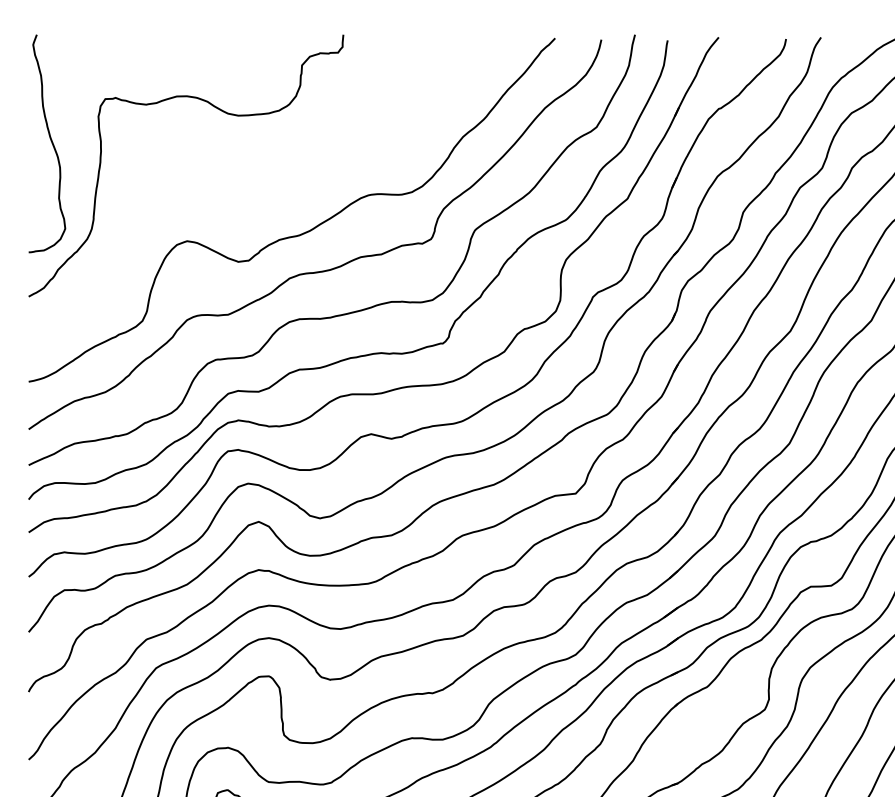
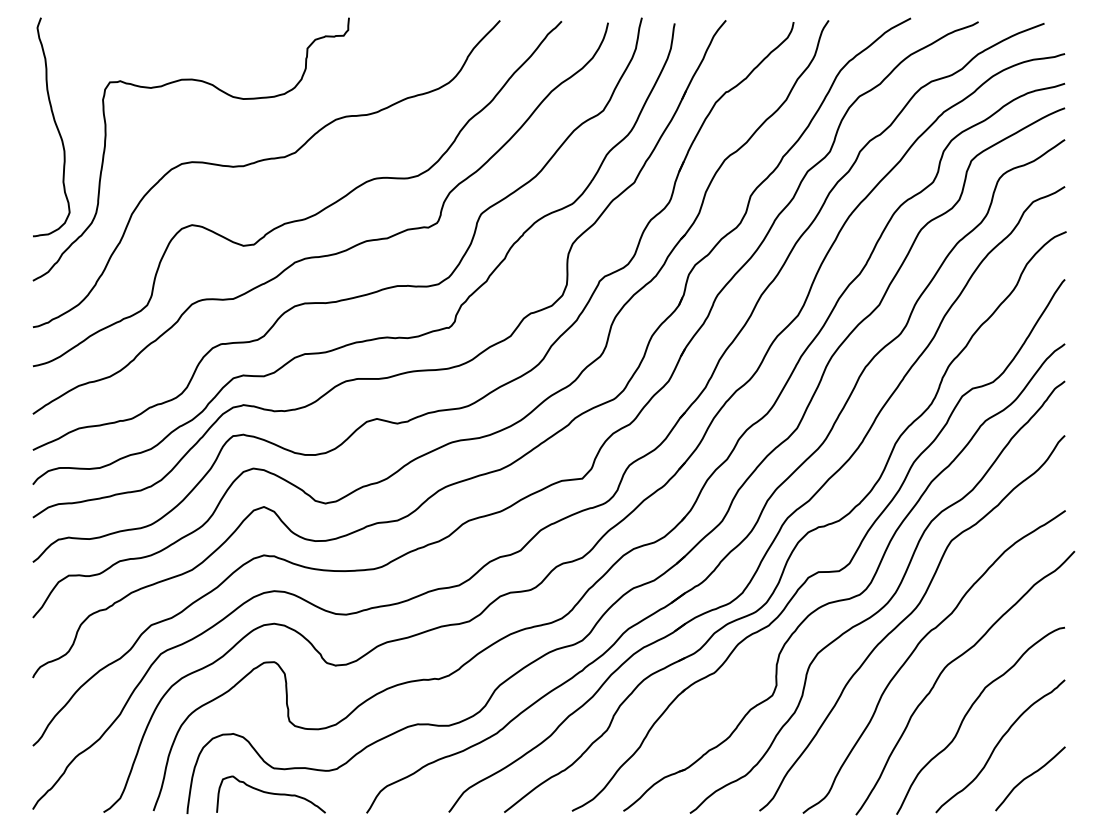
curve: (257, 177) -> (262, 161), added

